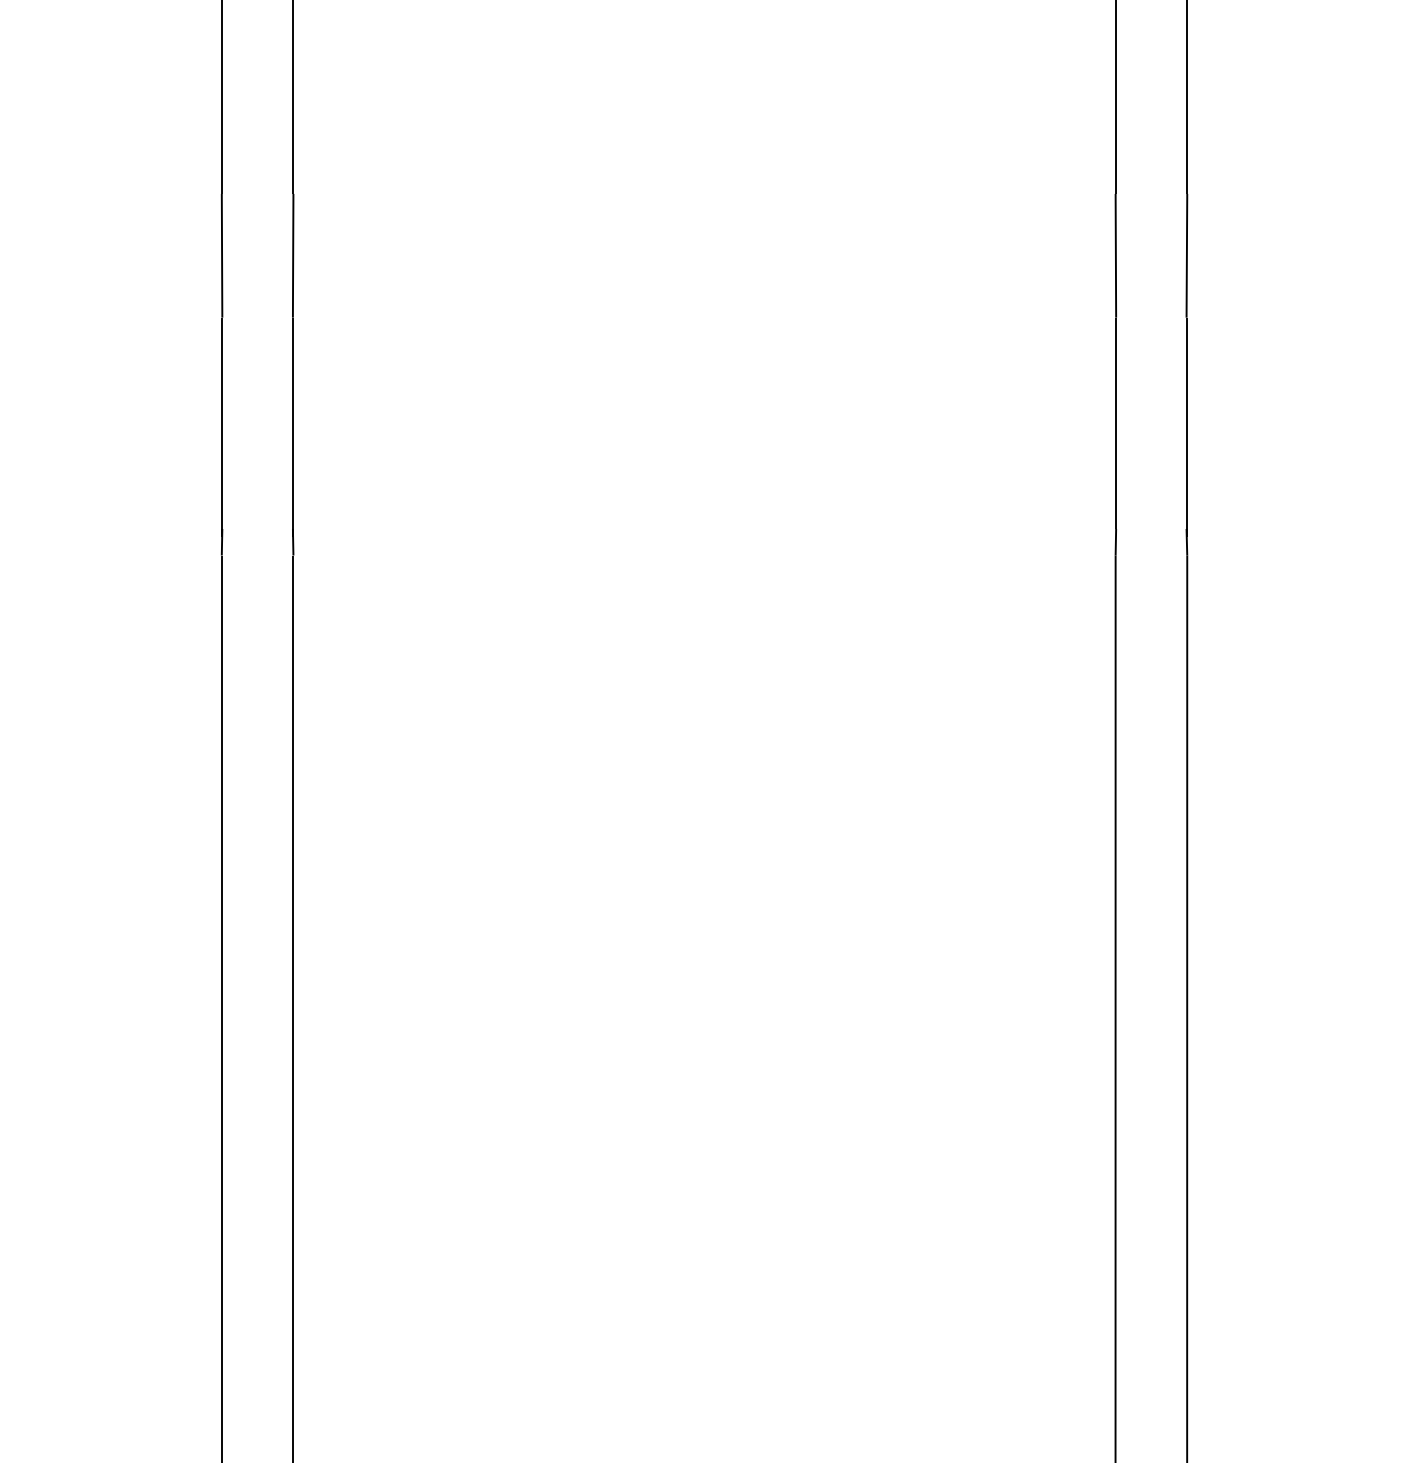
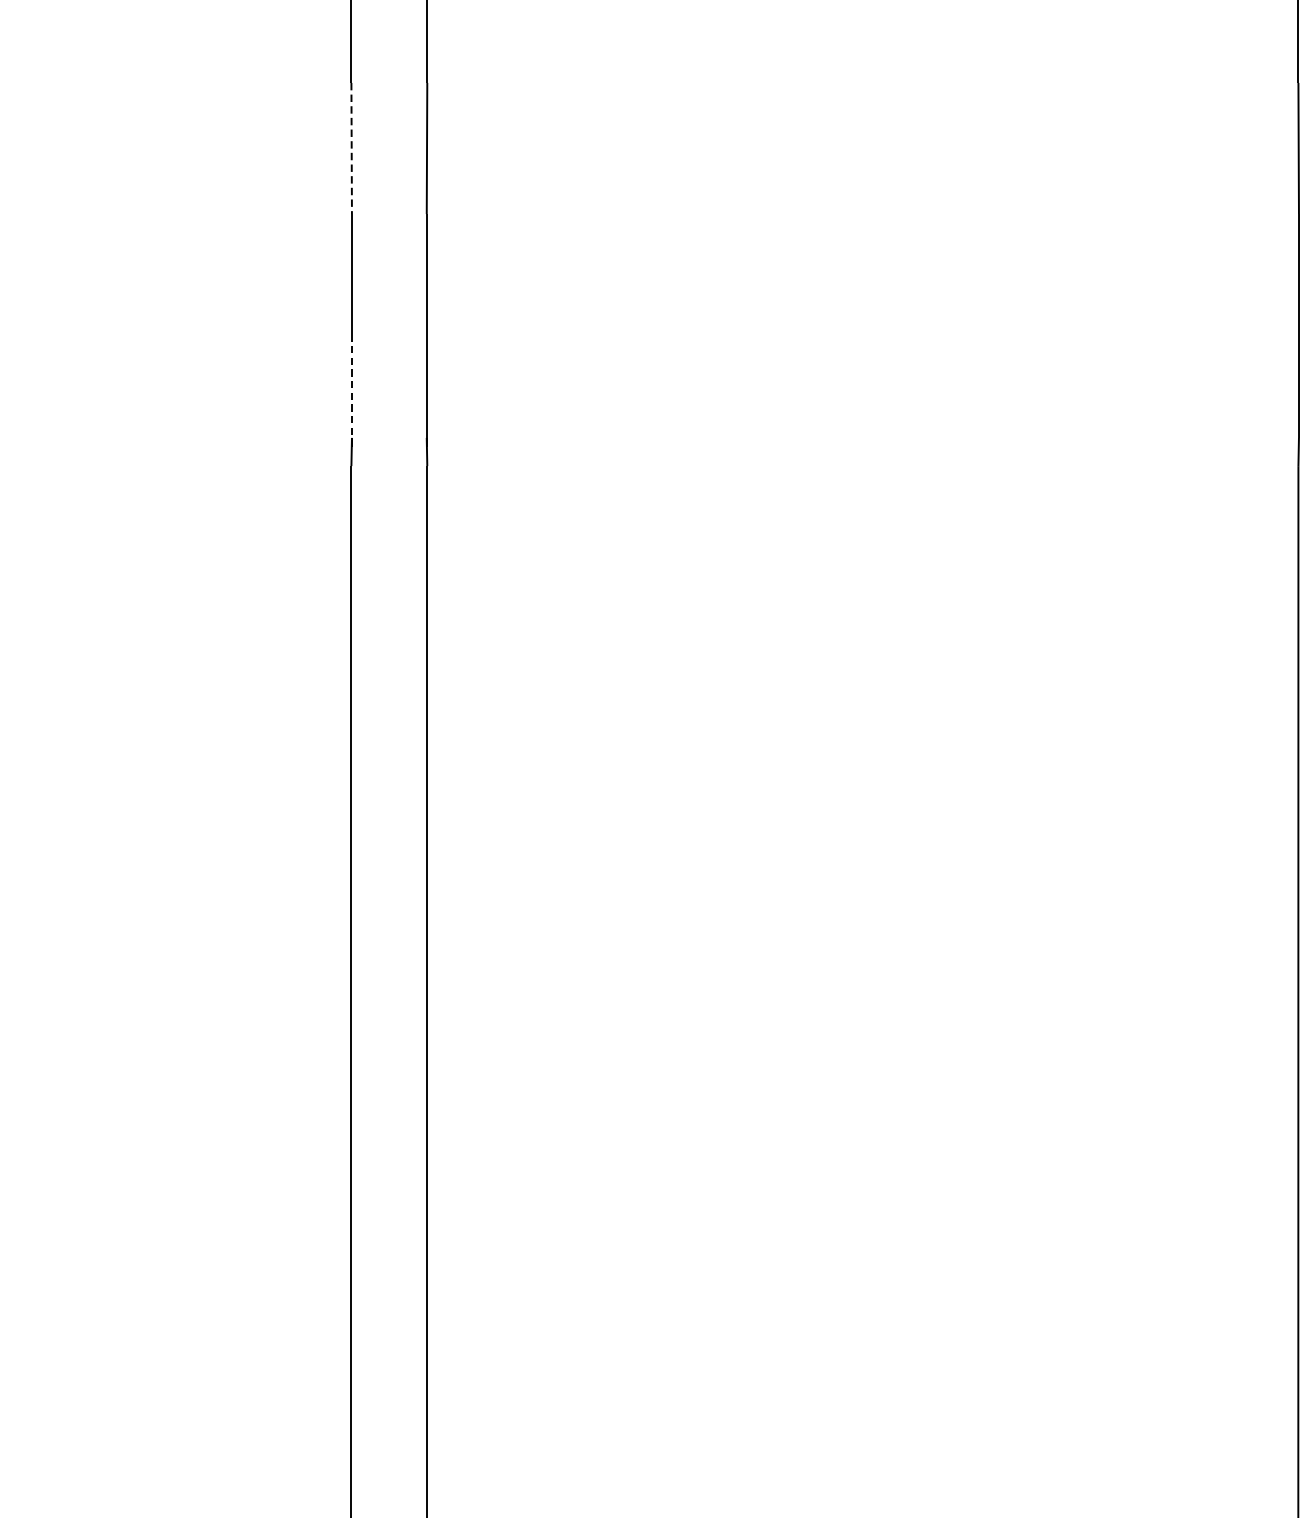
line: (222, 255) -> (352, 148), solid -> dashed
line: (222, 485) -> (352, 391), solid -> dashed

